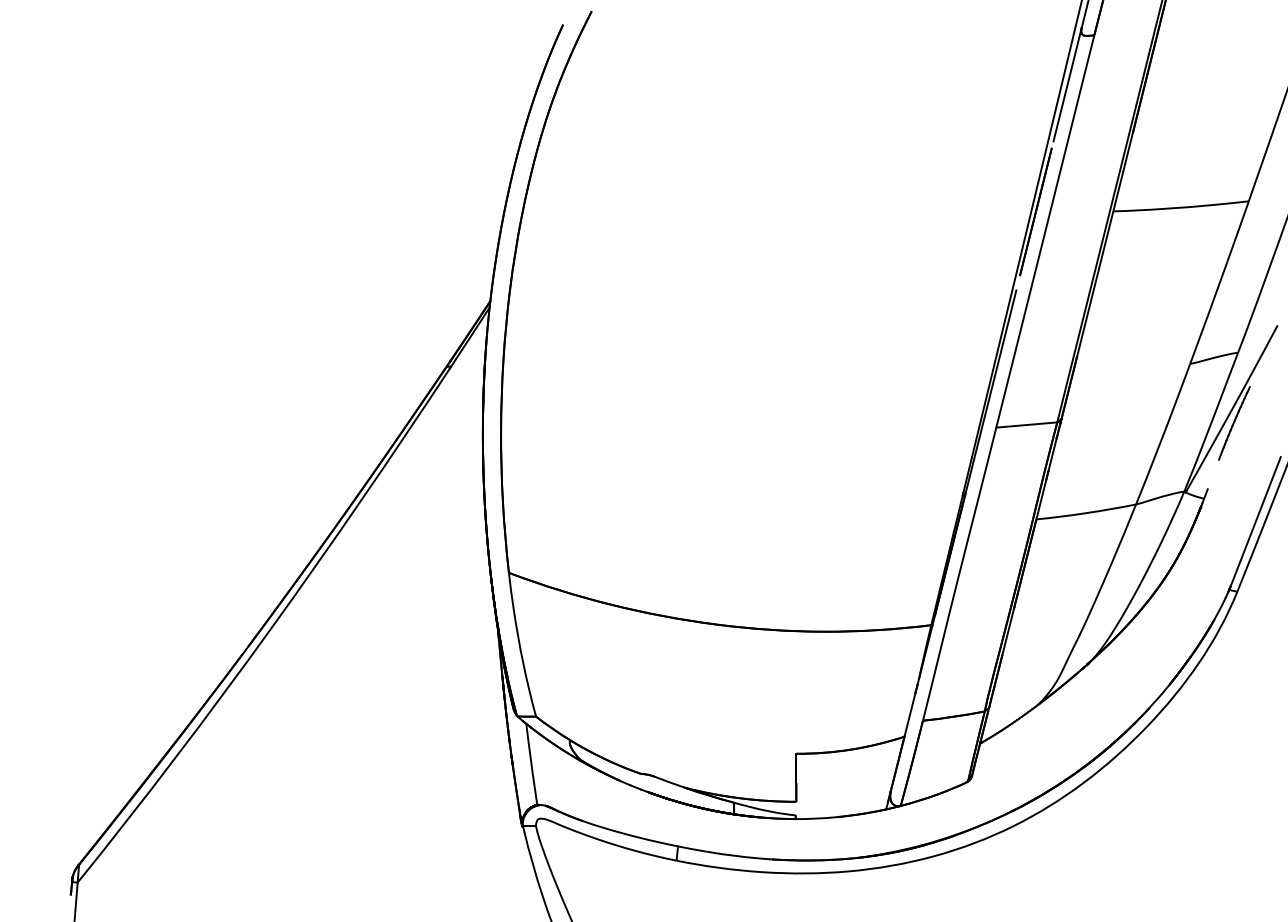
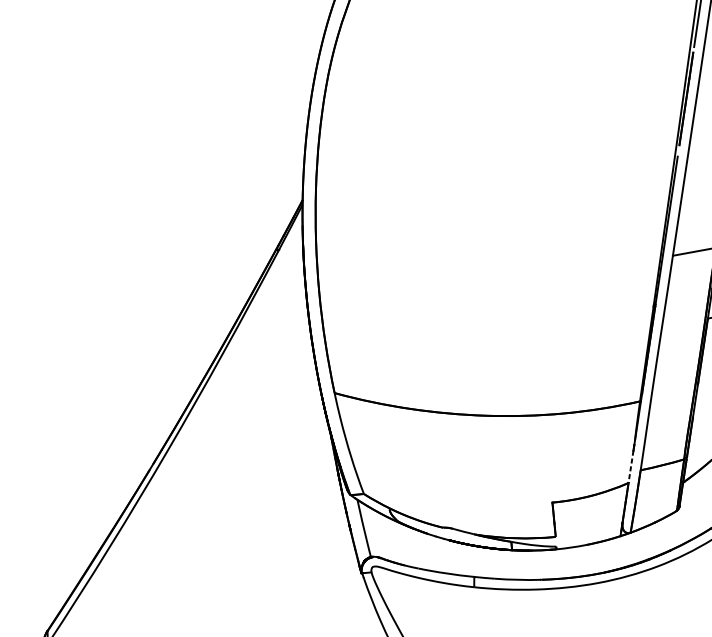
line: (910, 714) -> (631, 466), solid -> dashed

